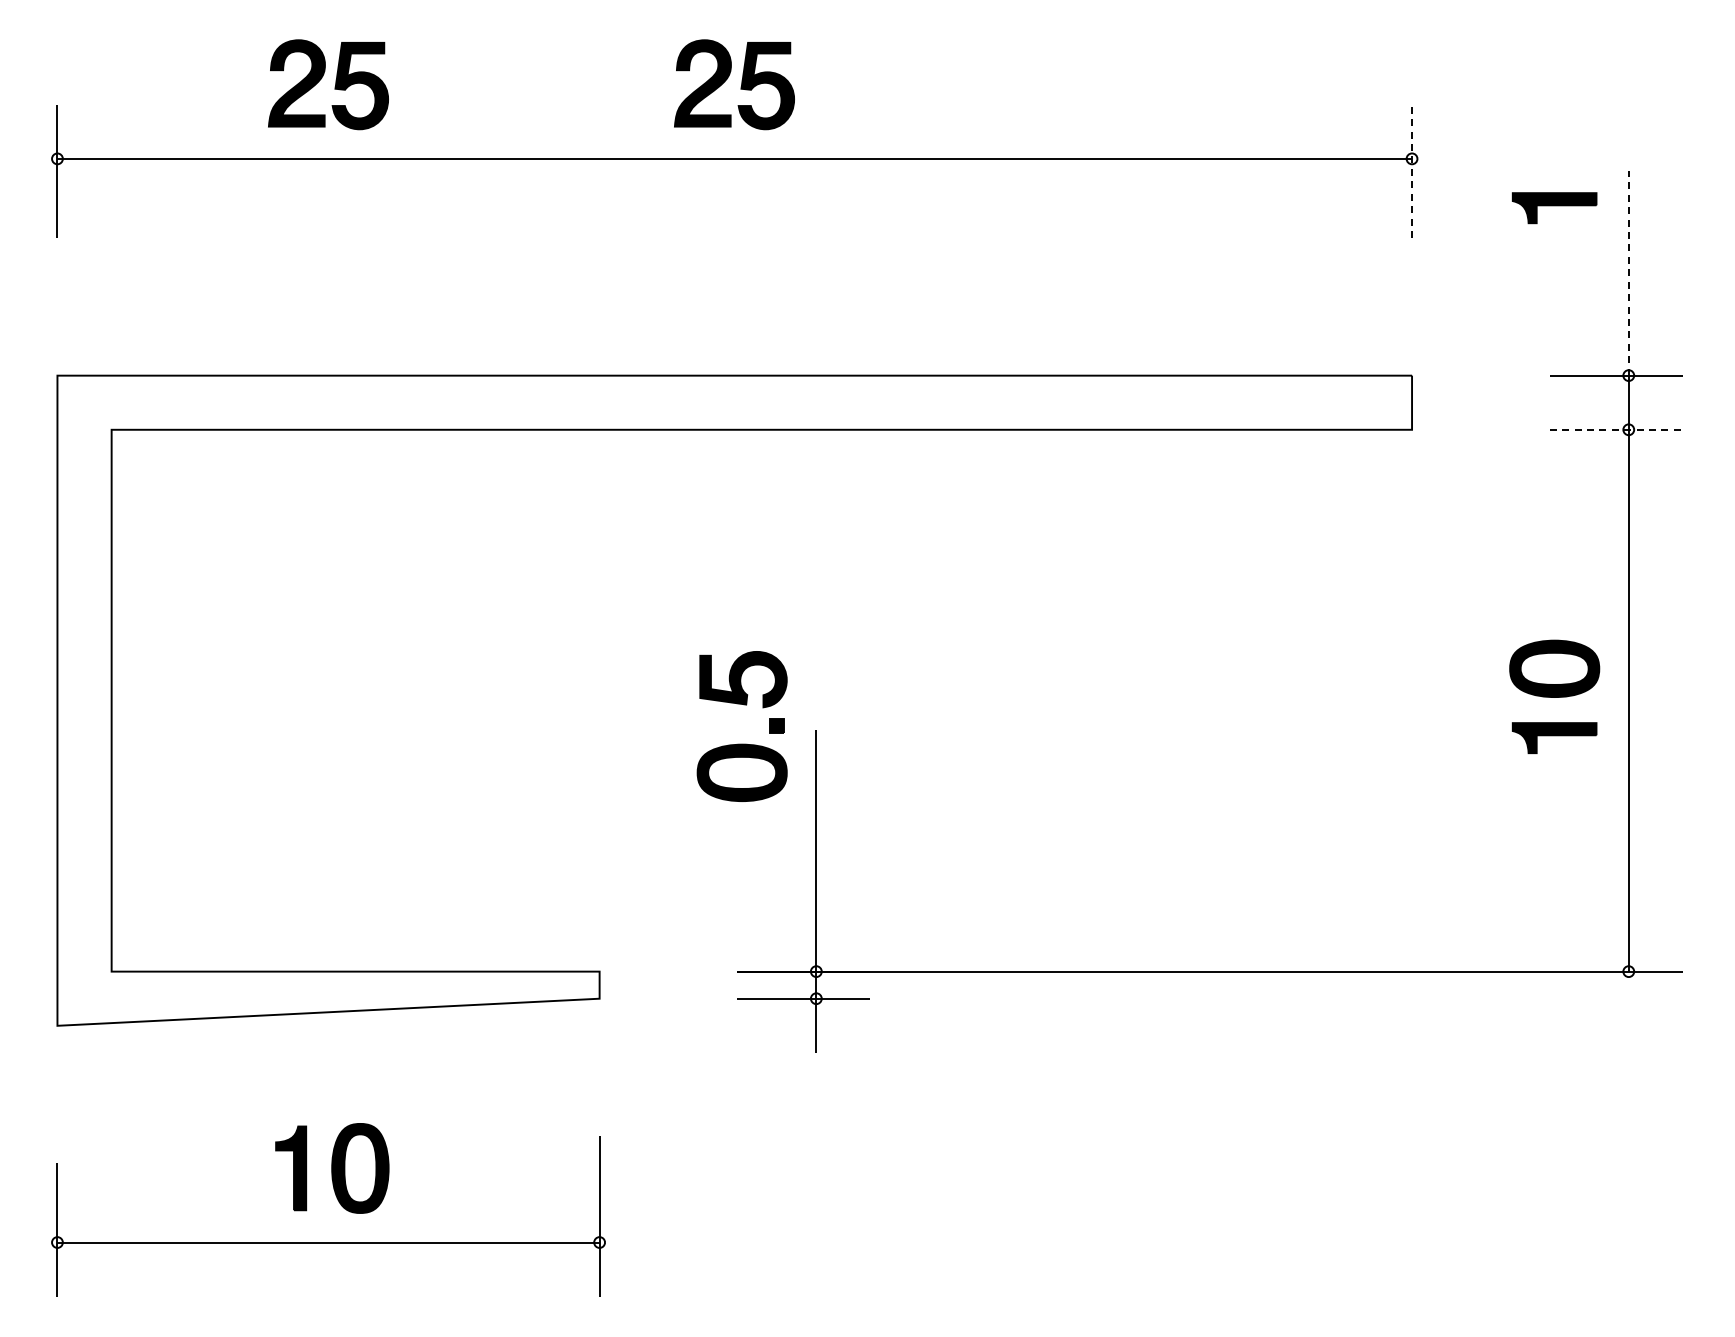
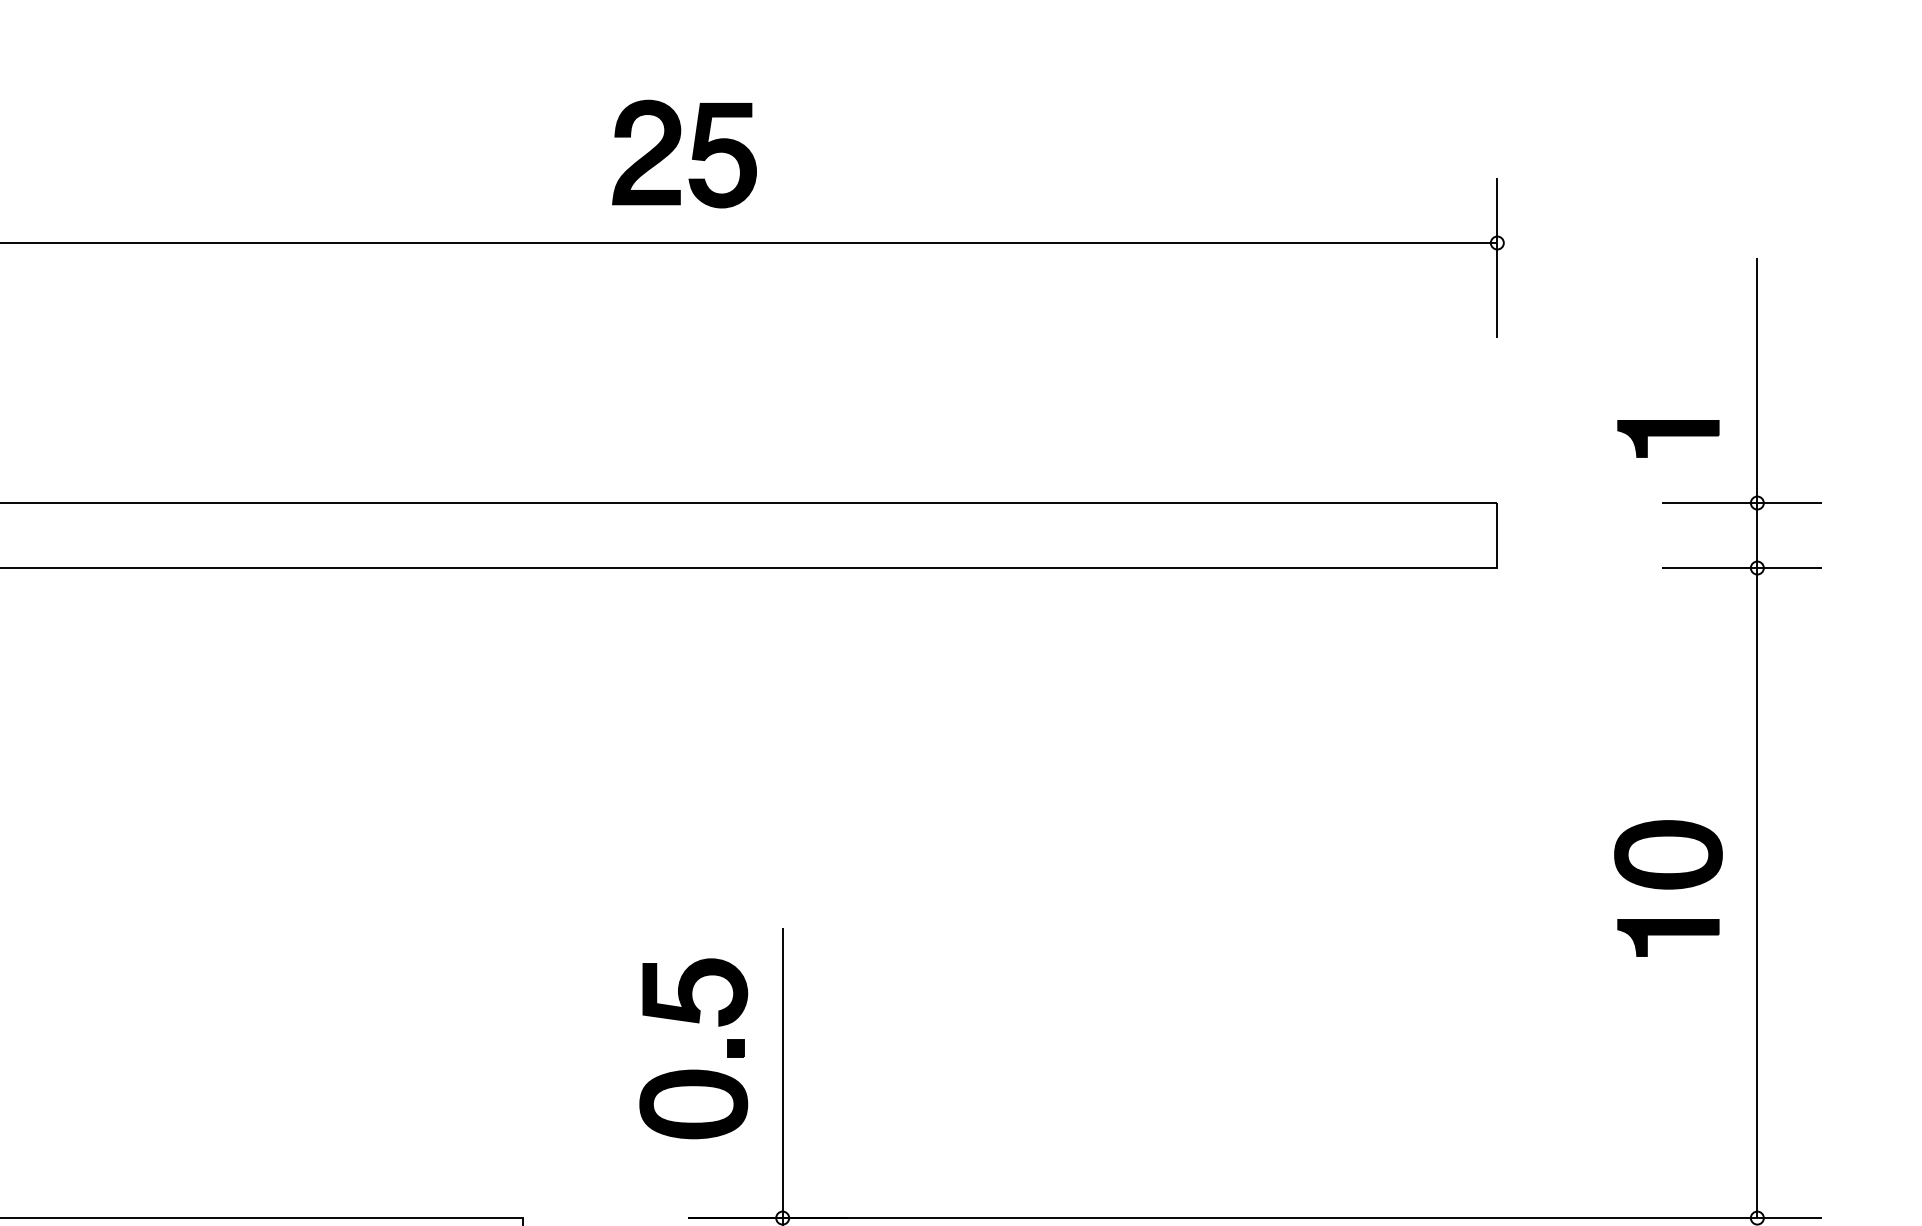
part: (334, 87) -> (204, 157), removed
line: (1412, 171) -> (1497, 258), dashed -> solid
part: (1554, 208) -> (1668, 439), moved
line: (1628, 273) -> (1757, 380), dashed -> solid
line: (1616, 429) -> (1742, 567), dashed -> solid
part: (741, 743) -> (692, 1069), moved

